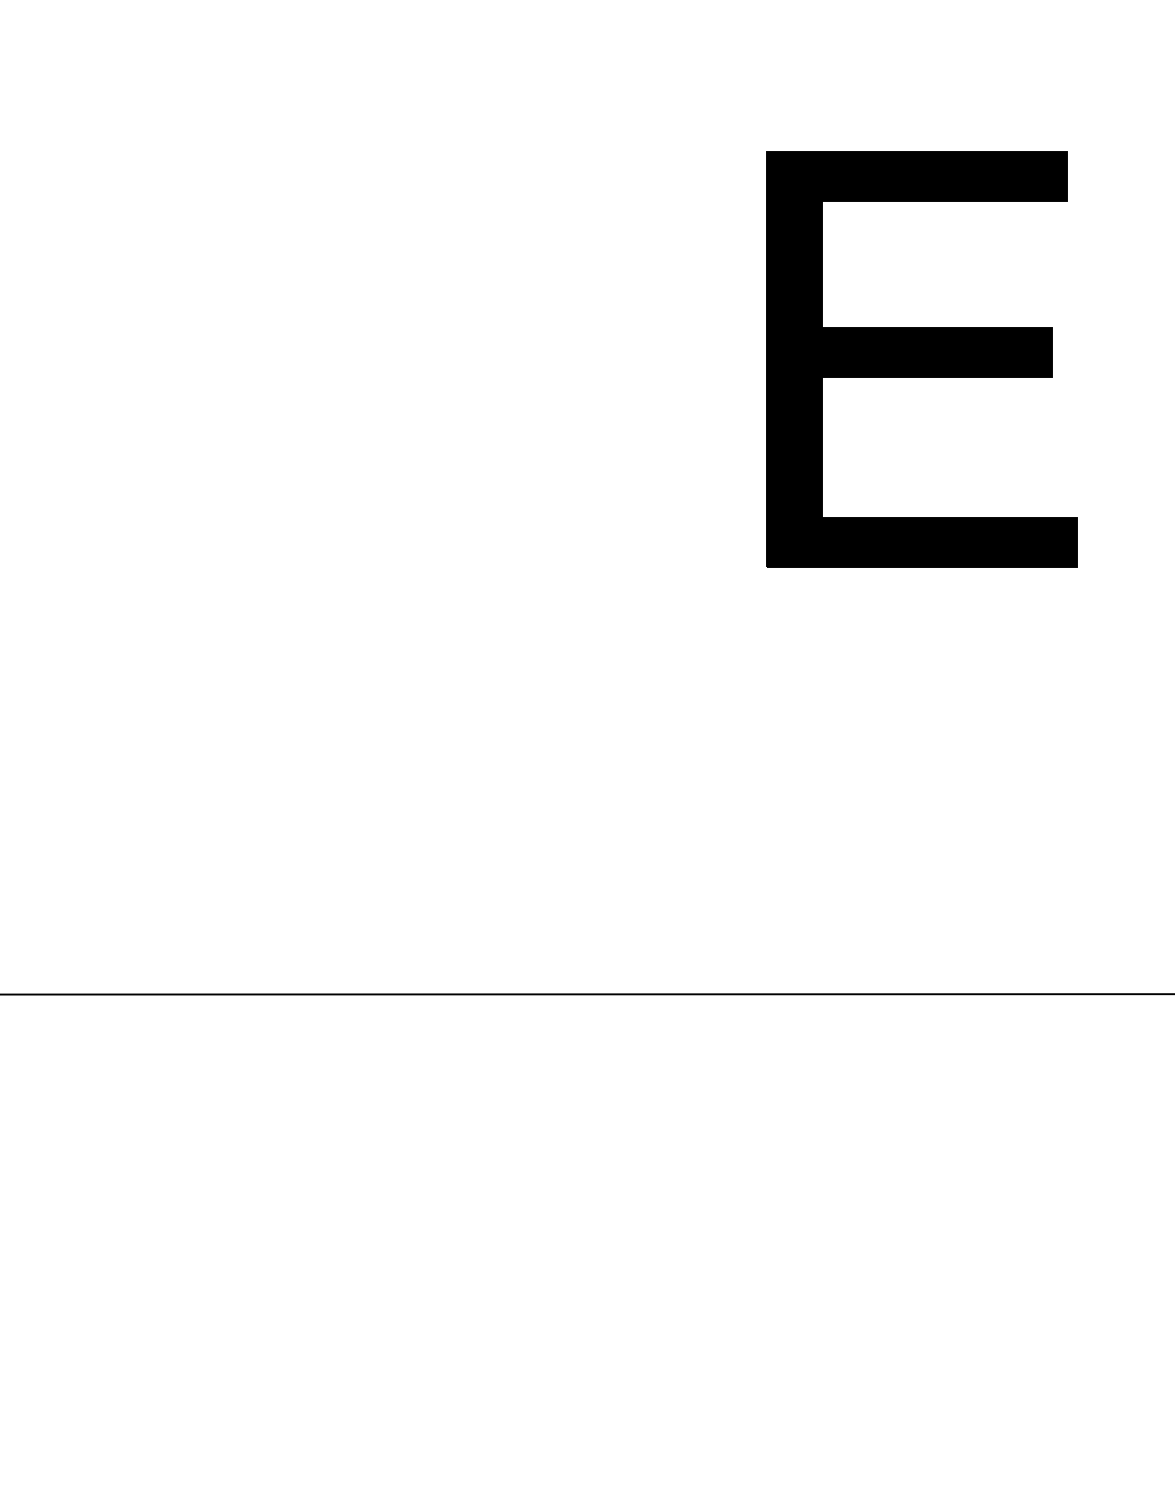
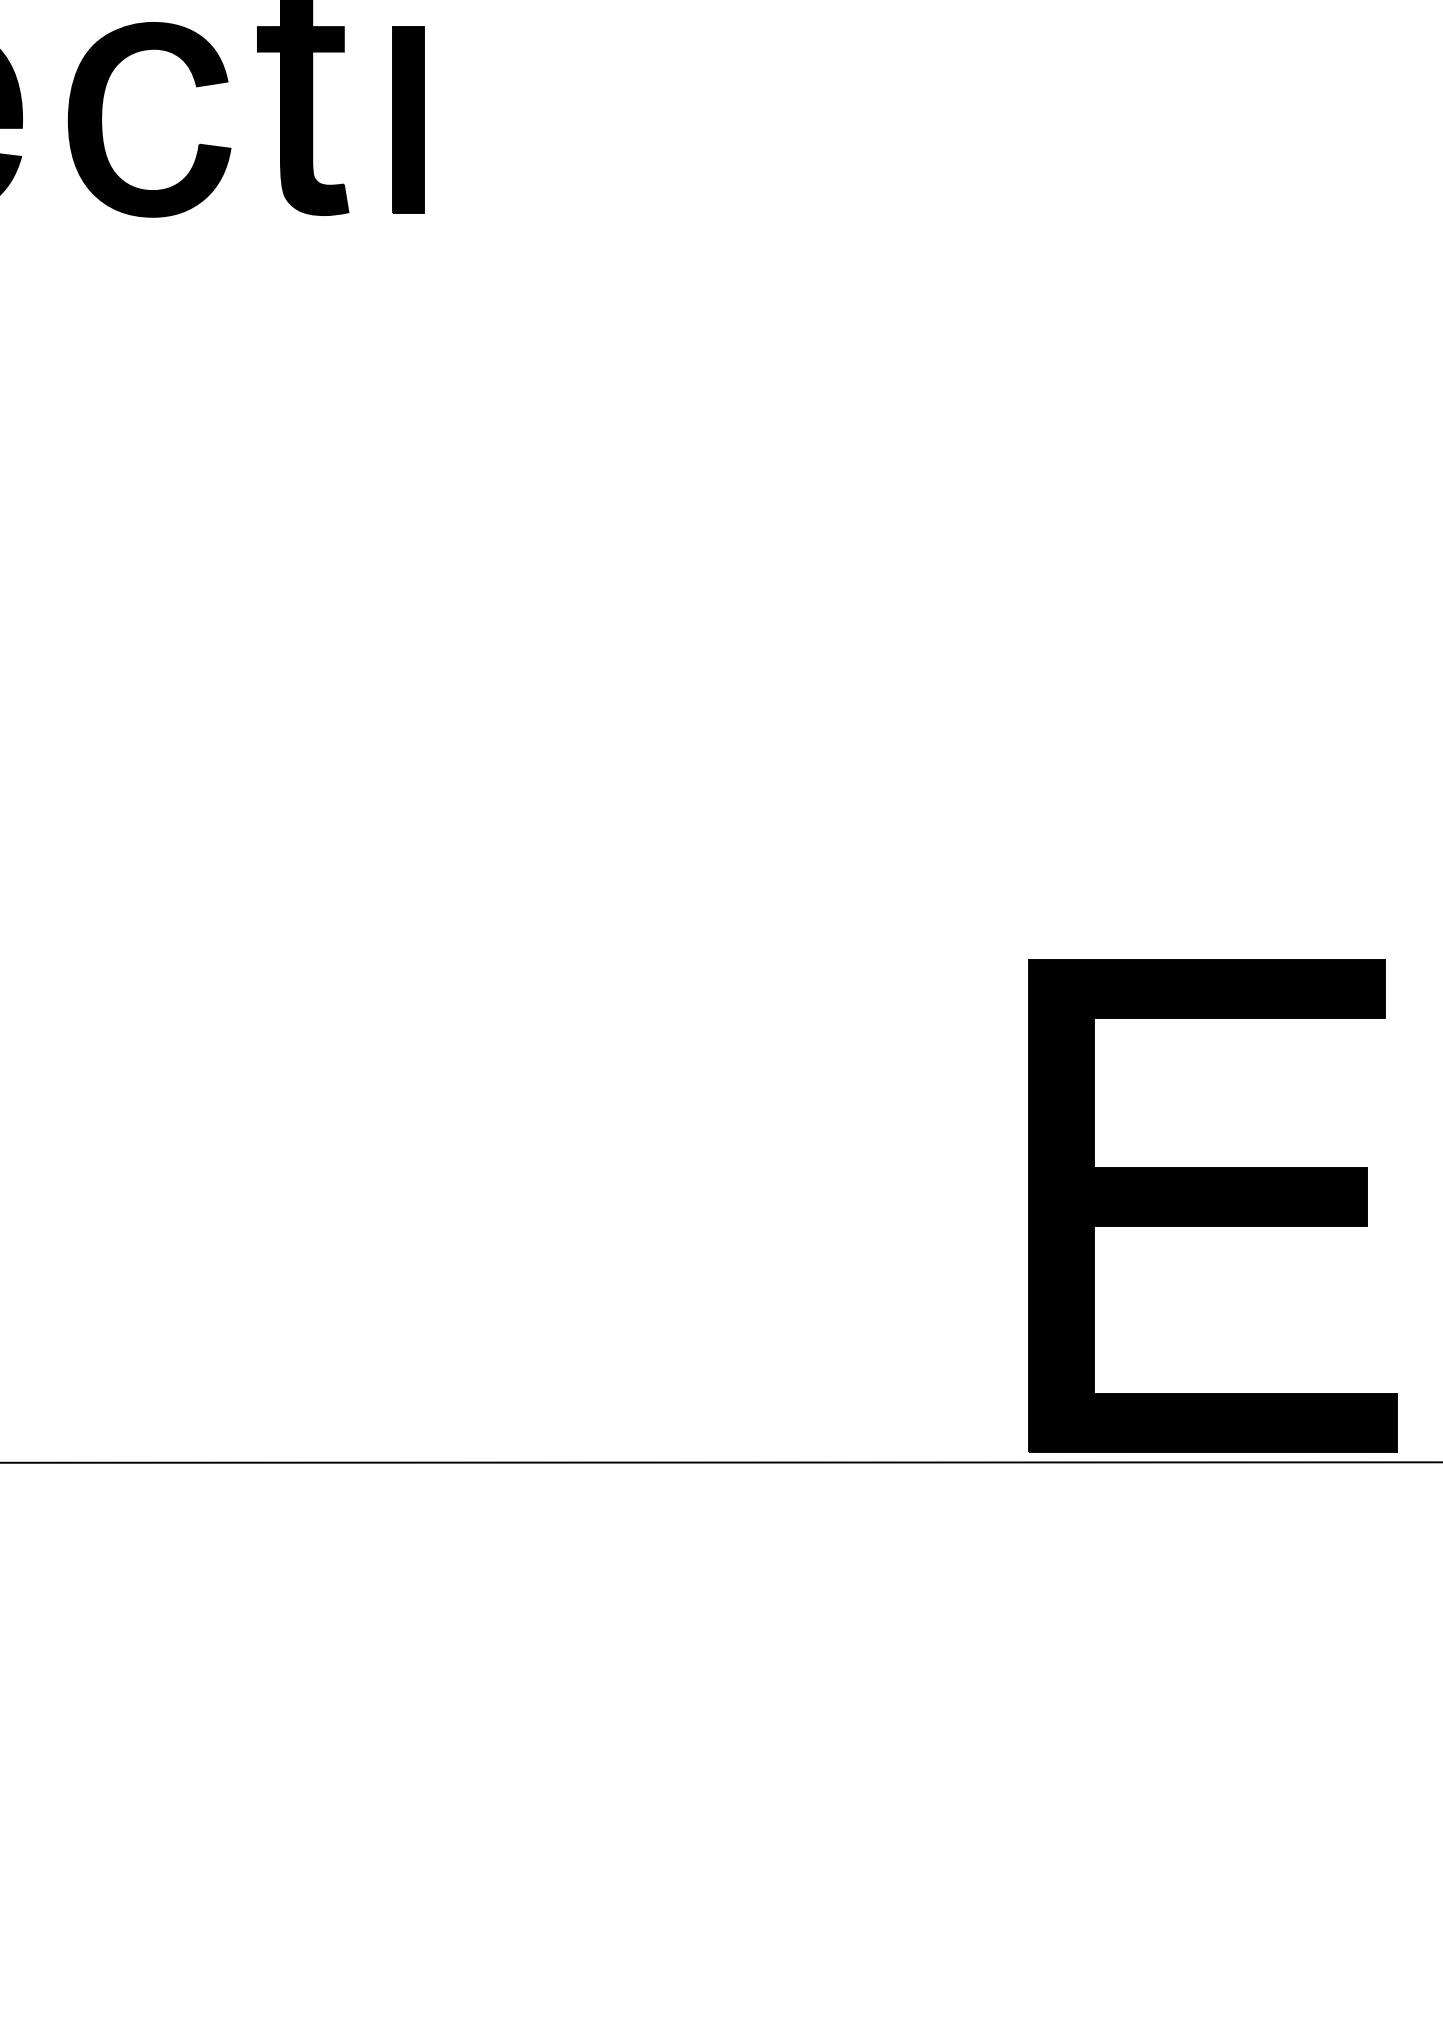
part: (921, 359) -> (1212, 1205), moved

